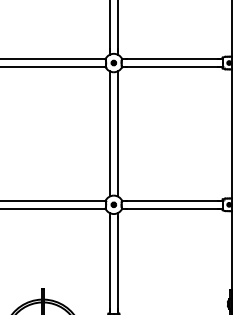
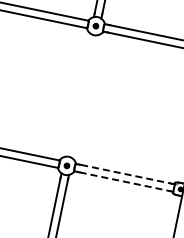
line: (110, 133) -> (78, 94), removed
line: (117, 133) -> (85, 96), removed
line: (173, 201) -> (126, 174), solid -> dashed
line: (173, 208) -> (125, 181), solid -> dashed

